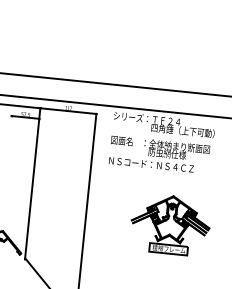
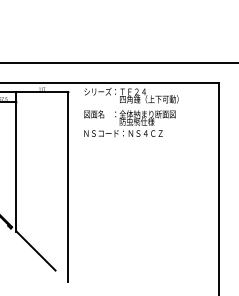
part: (170, 224) -> (146, 186), removed

